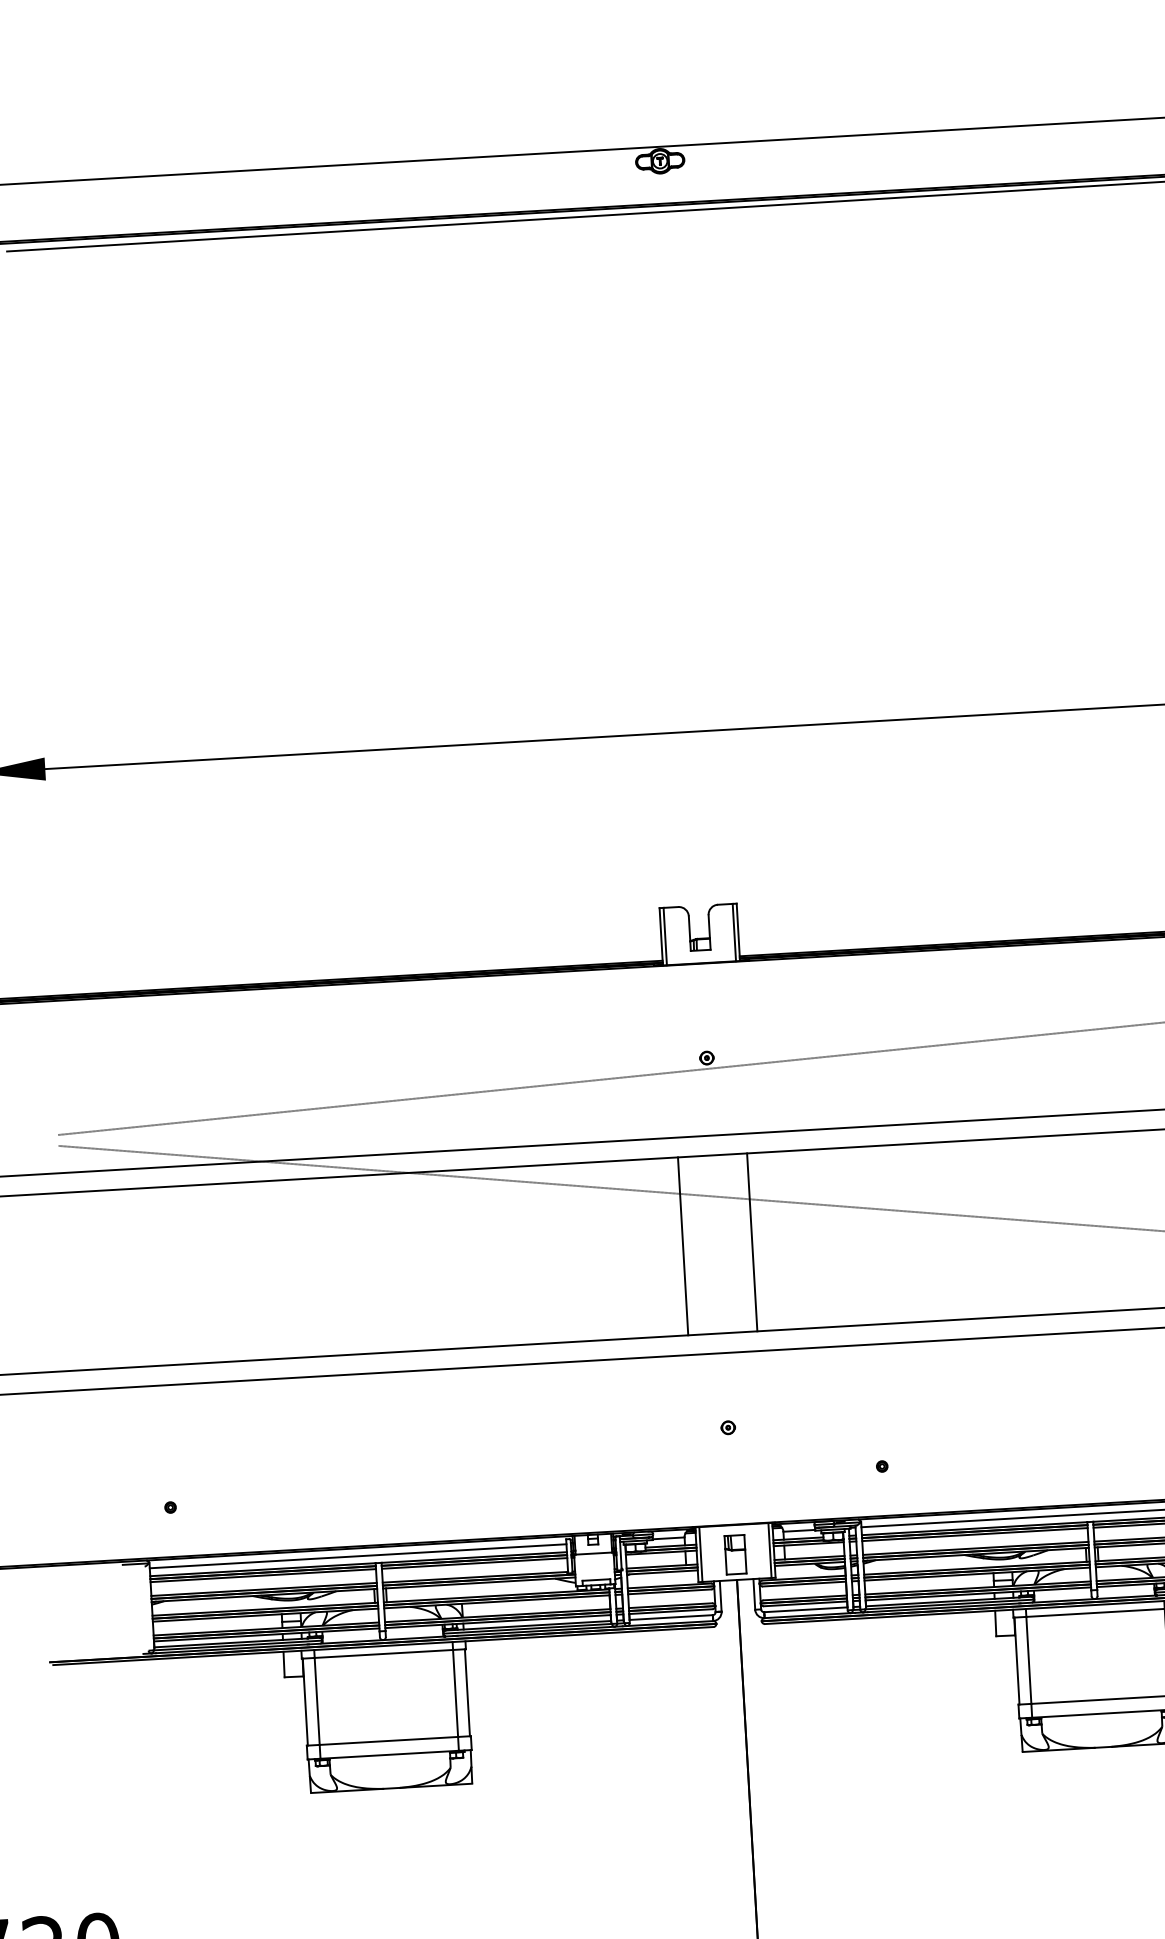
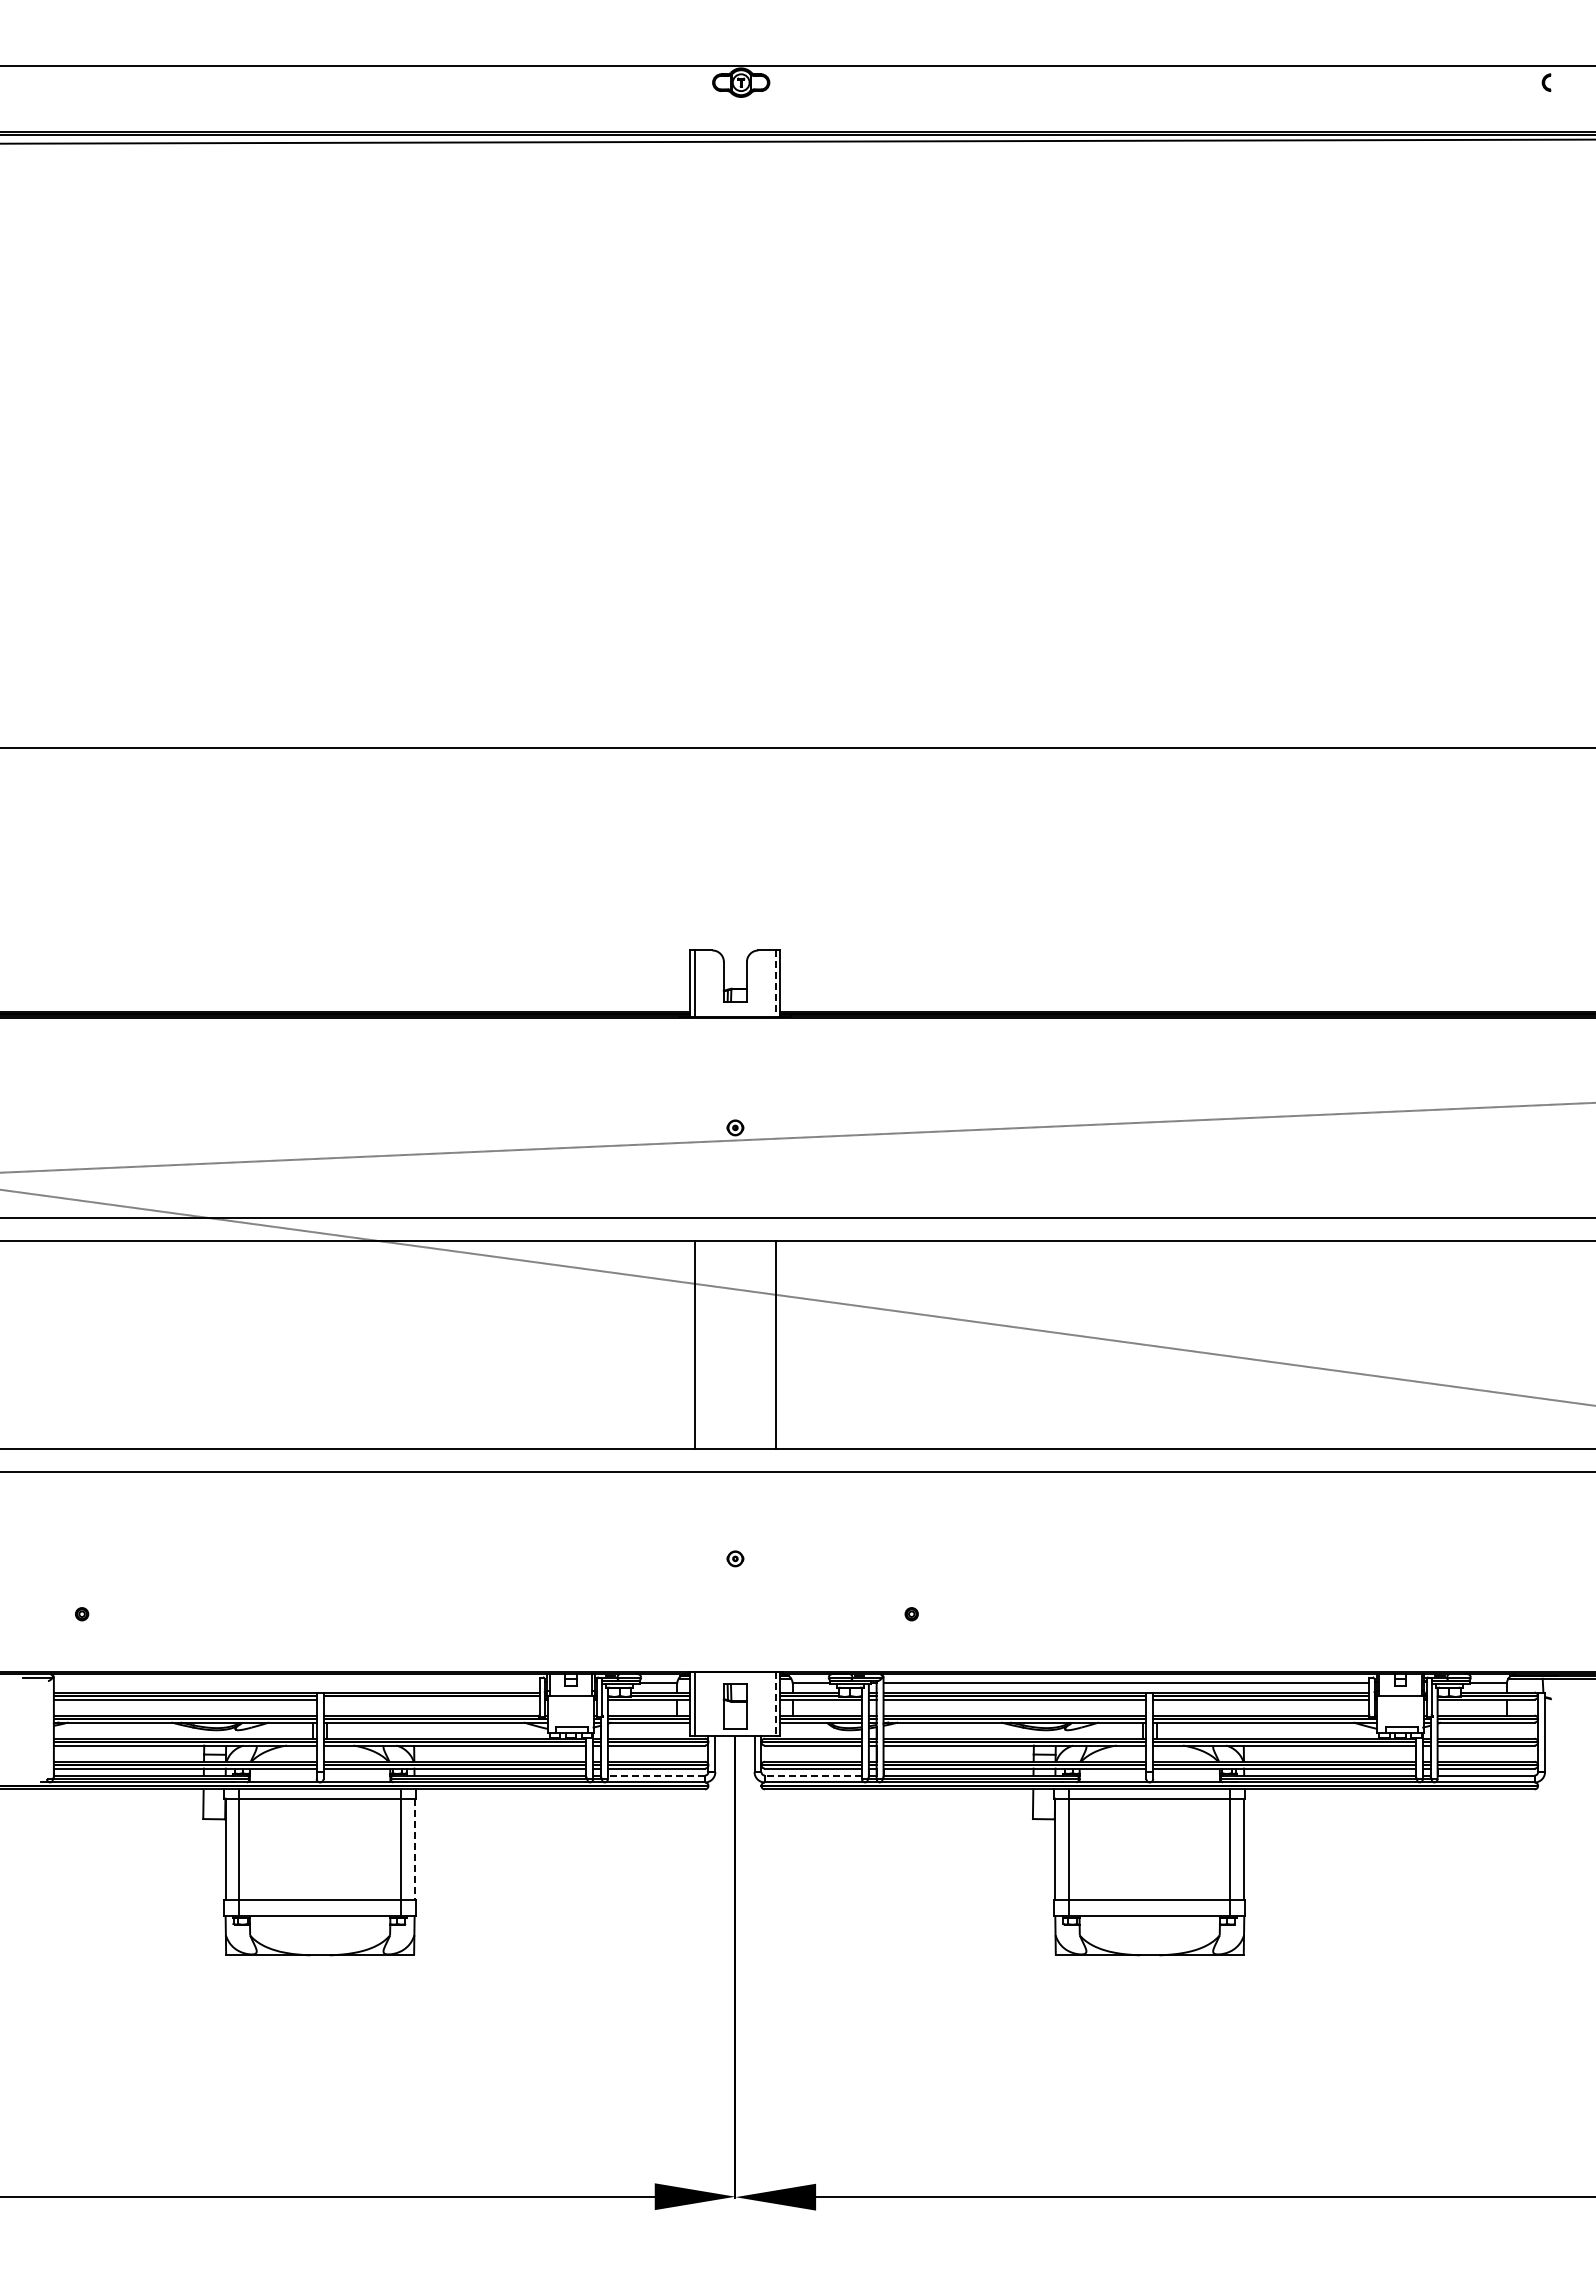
line: (734, 933) -> (775, 984), solid -> dashed
line: (769, 1550) -> (775, 1704), solid -> dashed
line: (357, 1556) -> (296, 1683), removed
line: (474, 1563) -> (431, 1699), removed
line: (805, 1609) -> (813, 1775), solid -> dashed
line: (671, 1617) -> (656, 1775), solid -> dashed
line: (467, 1692) -> (414, 1849), solid -> dashed

